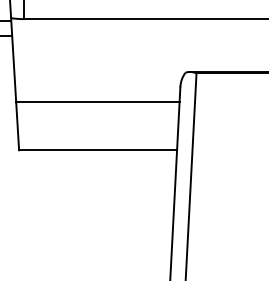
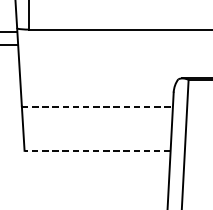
line: (97, 102) -> (97, 106), solid -> dashed
line: (98, 150) -> (97, 151), solid -> dashed

